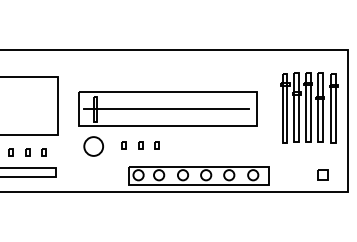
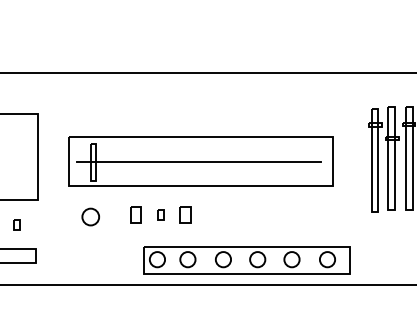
part: (123, 145) -> (135, 215), size x1.6
part: (156, 145) -> (184, 215), size x1.6
circle: (93, 146) -> (90, 217), size x0.6

